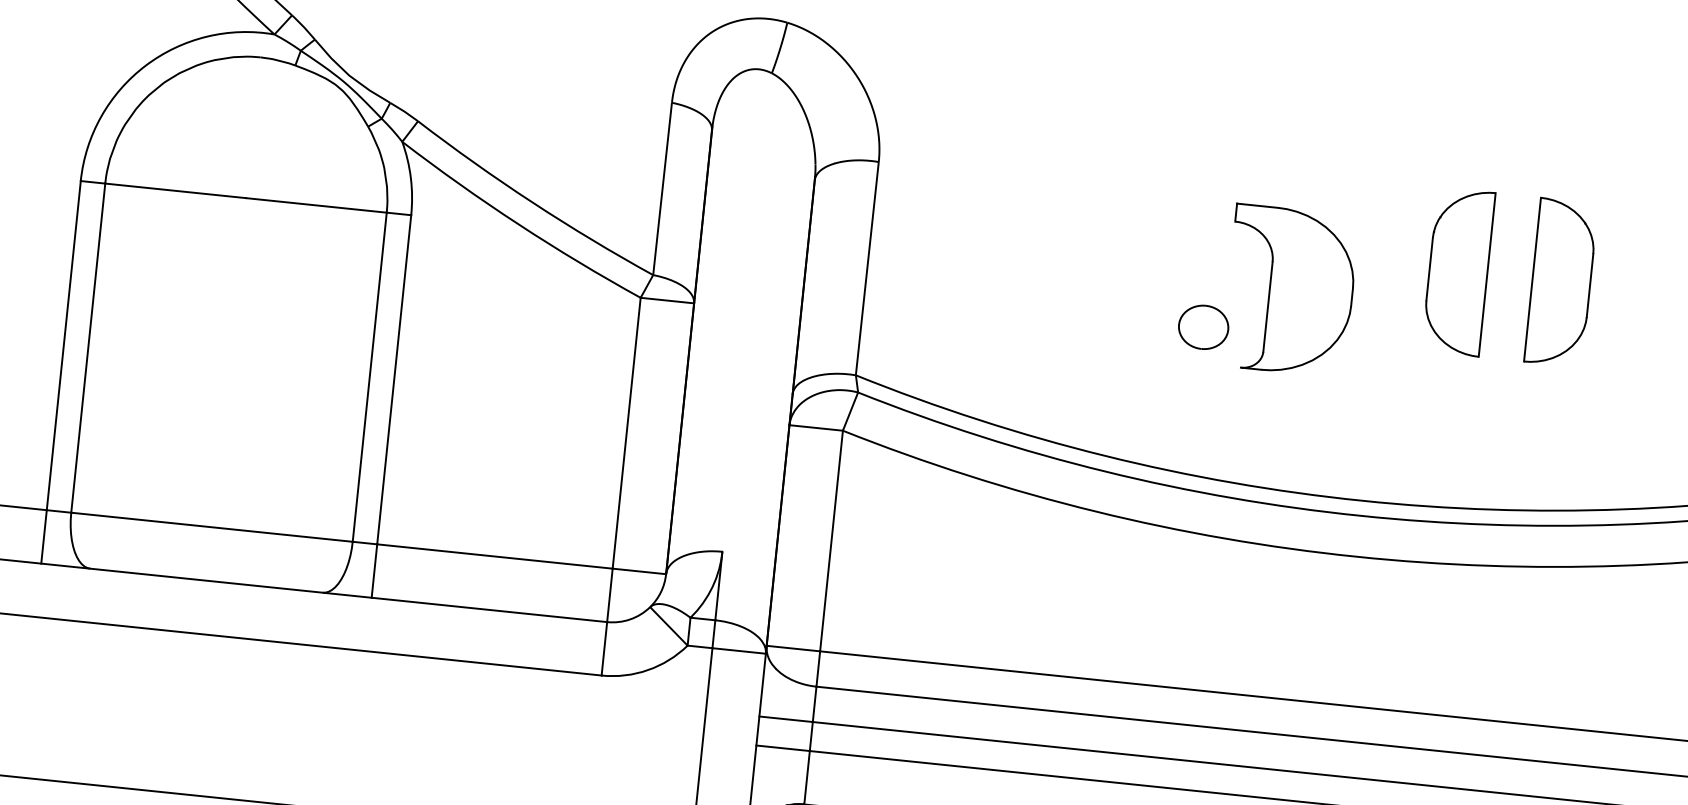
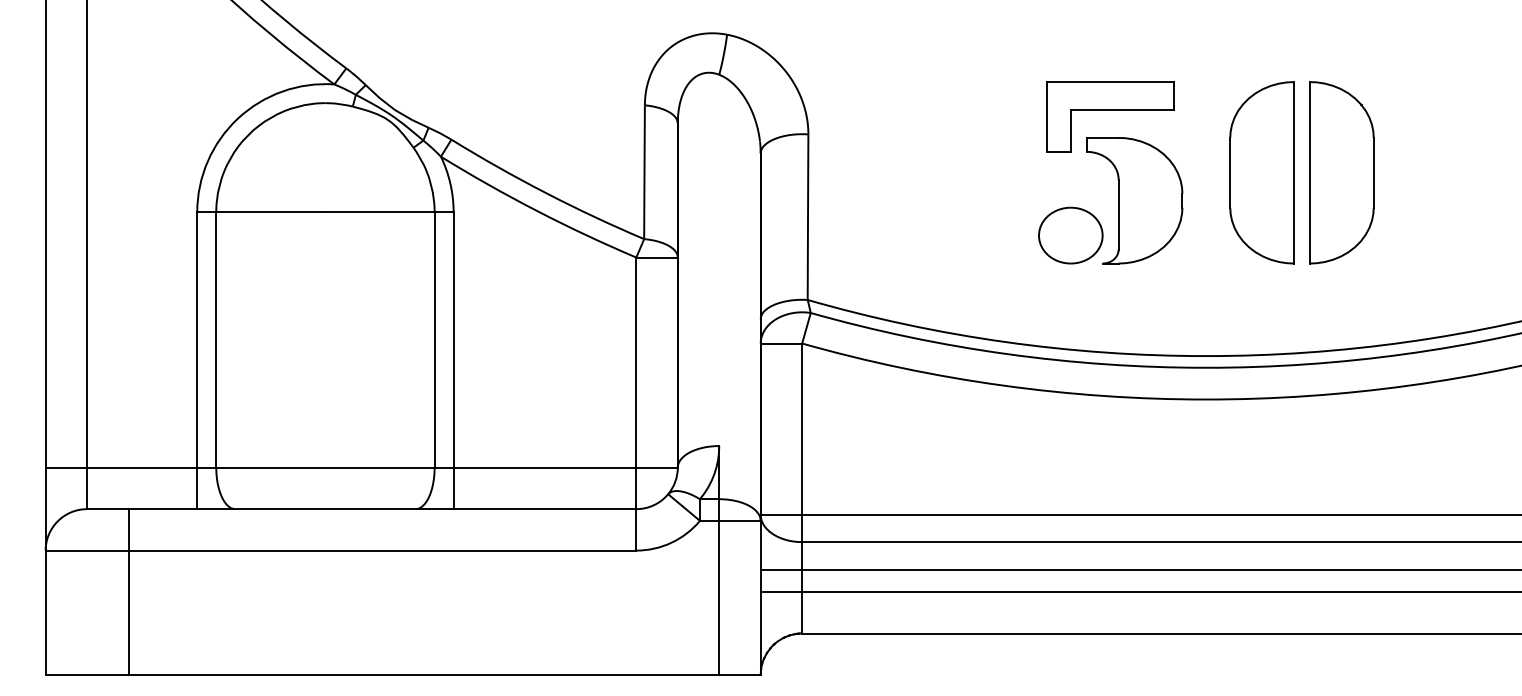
part: (1270, 179) -> (1110, 116), added
part: (1457, 271) -> (1261, 172), size x1.43
part: (1560, 282) -> (1341, 172), size x1.43
part: (1203, 327) -> (1070, 235), size x1.67

